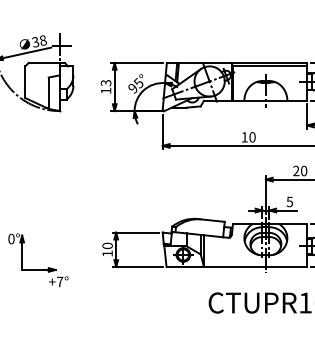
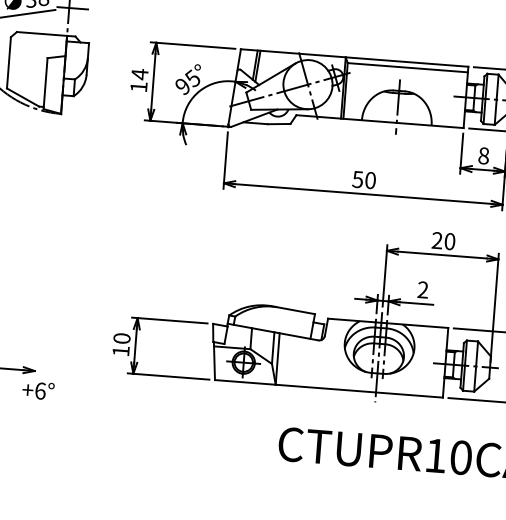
text: (105, 82) -> (139, 73), 13 -> 14
text: (244, 137) -> (357, 179), 10 -> 50
text: (289, 201) -> (422, 289), 5 -> 2
text: (60, 281) -> (41, 390), +7° -> +6°

